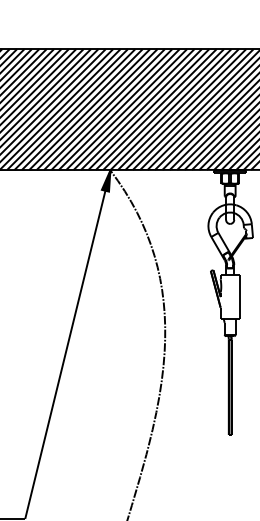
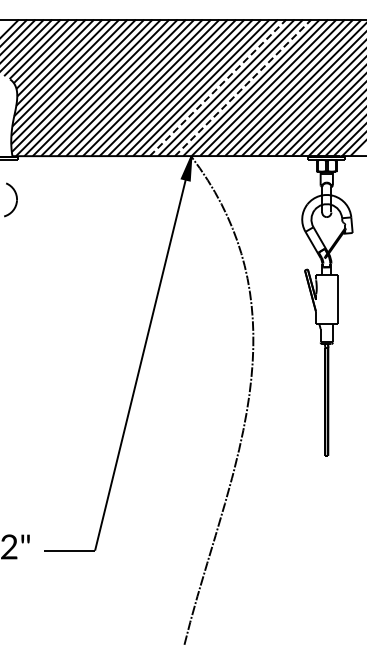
line: (134, 109) -> (218, 87), solid -> dashed
line: (156, 109) -> (243, 87), solid -> dashed

